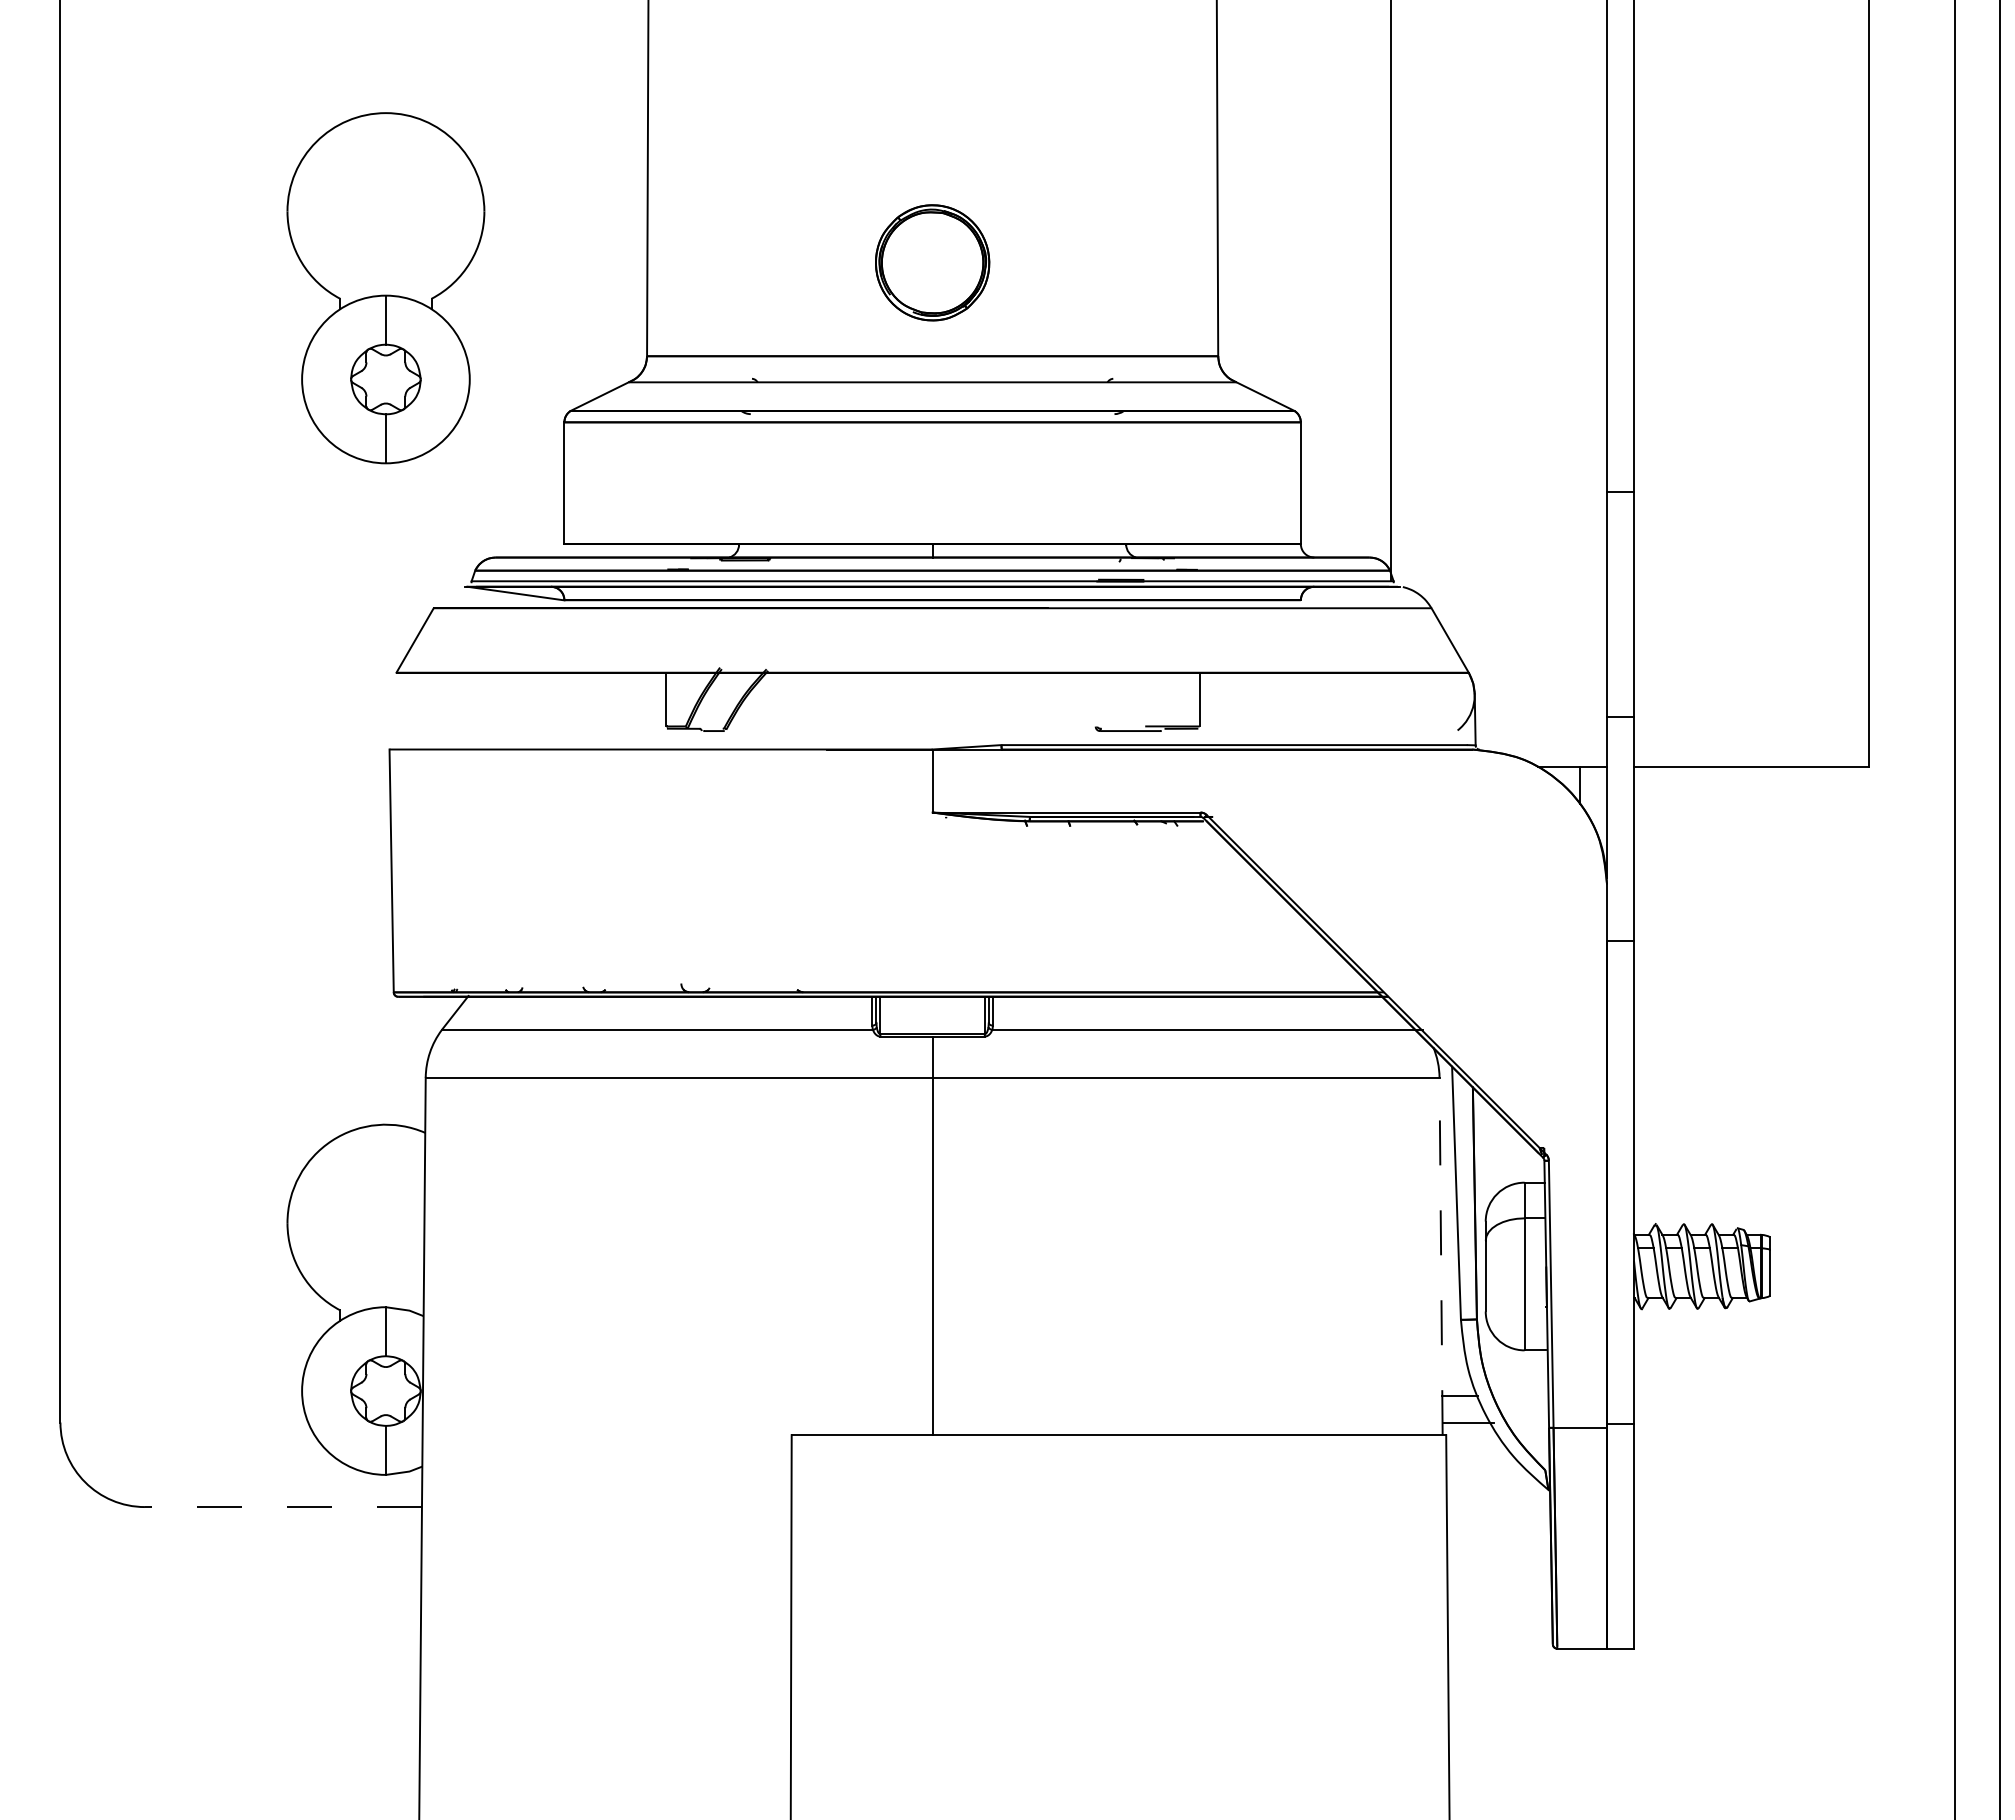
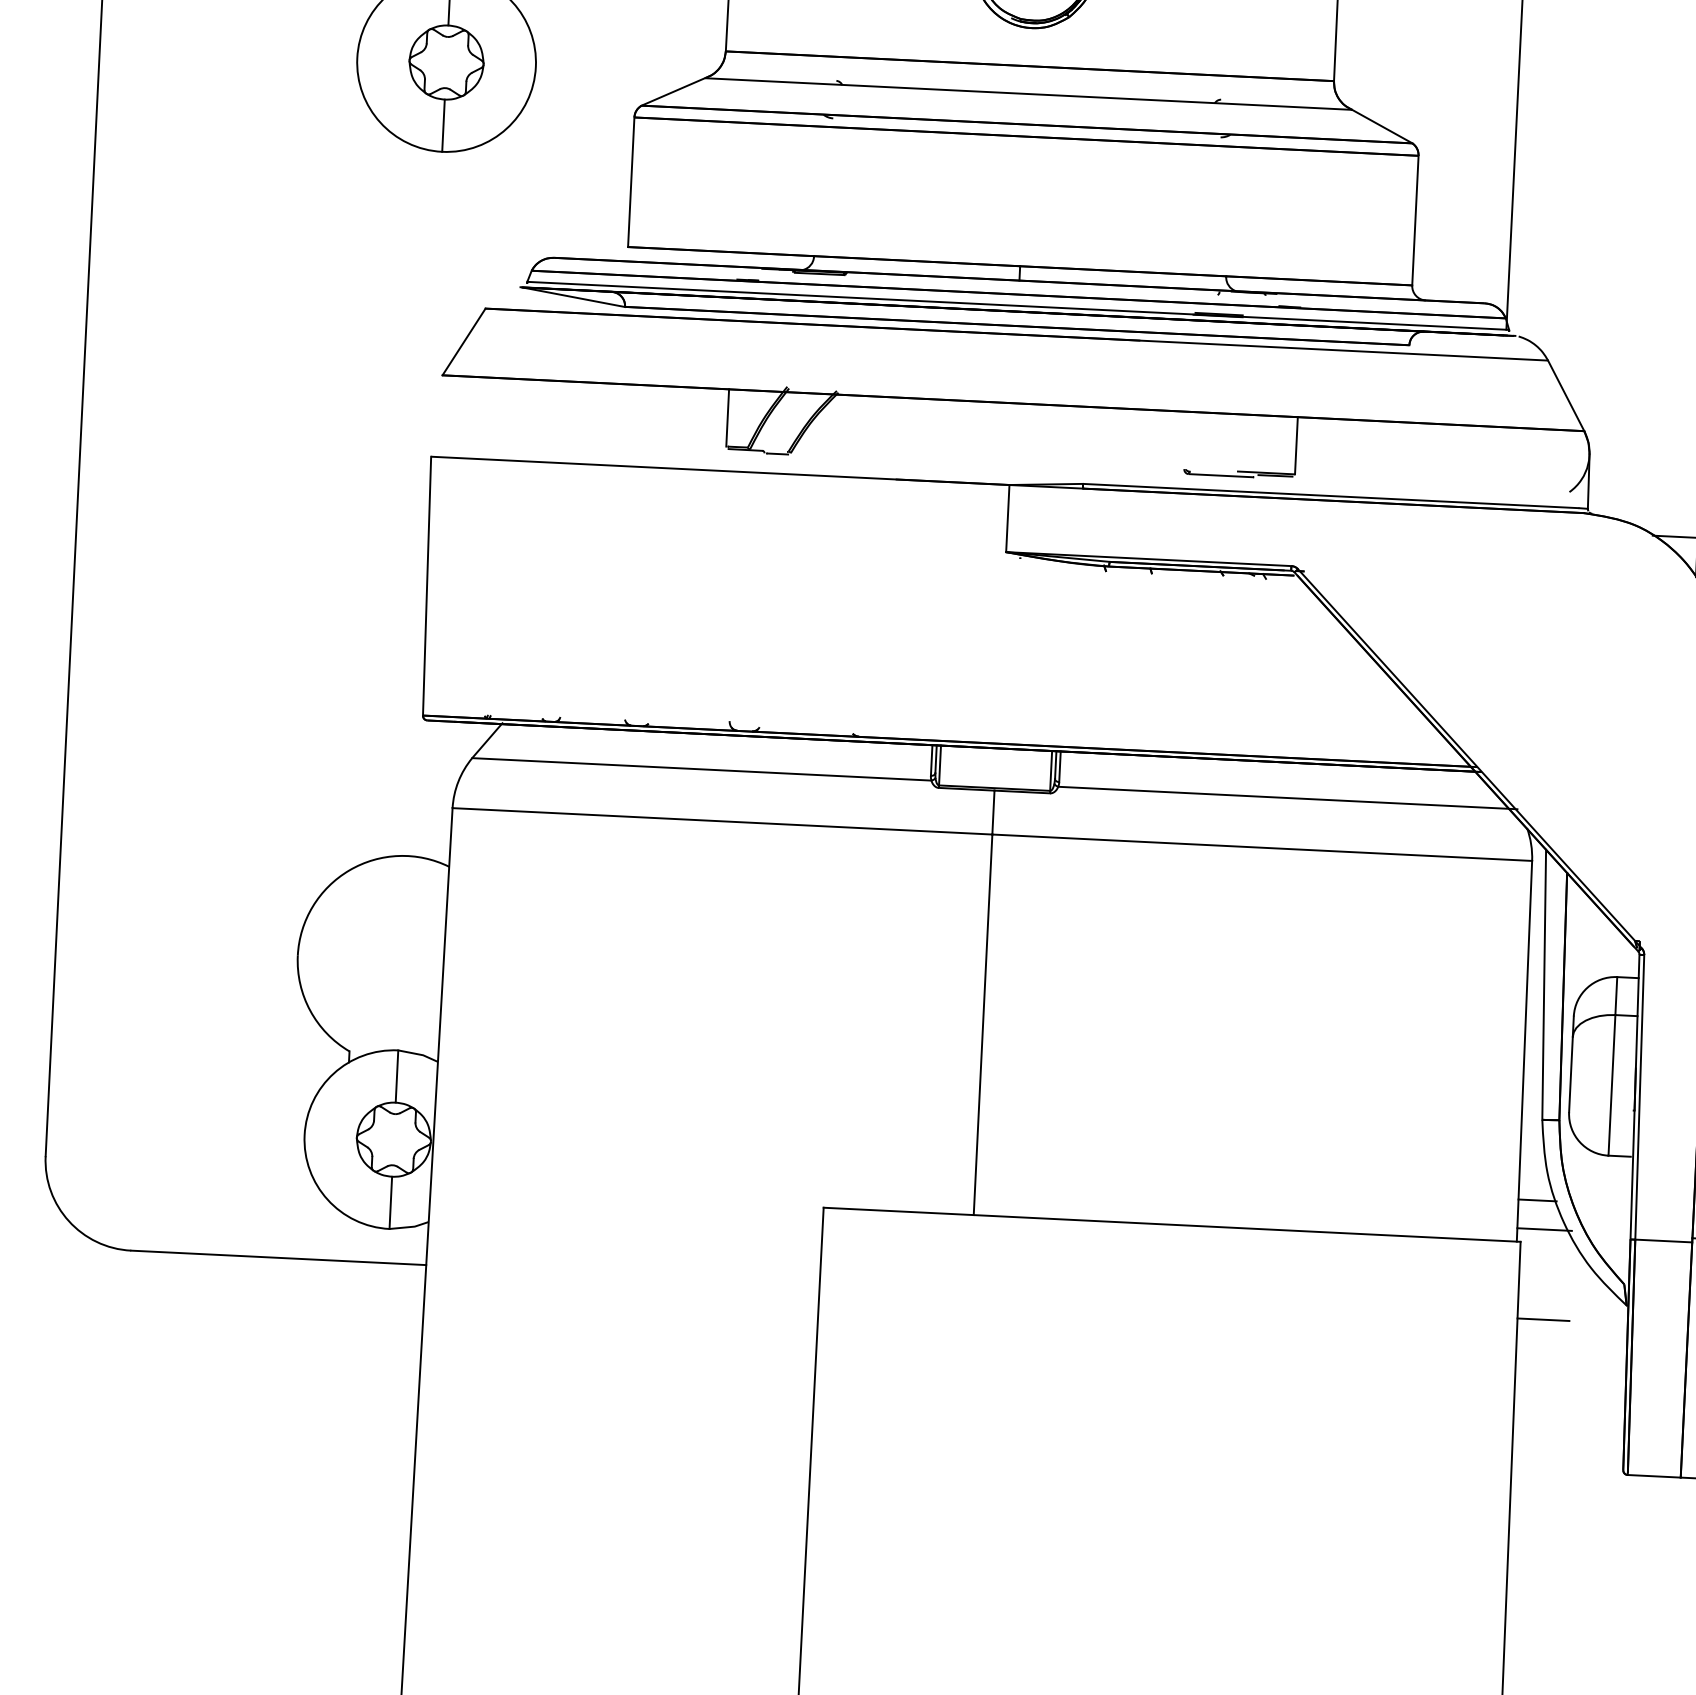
line: (1441, 1256) -> (1524, 1051), dashed -> solid
line: (282, 1507) -> (277, 1258), dashed -> solid
line: (1470, 1507) -> (1542, 1320), added

